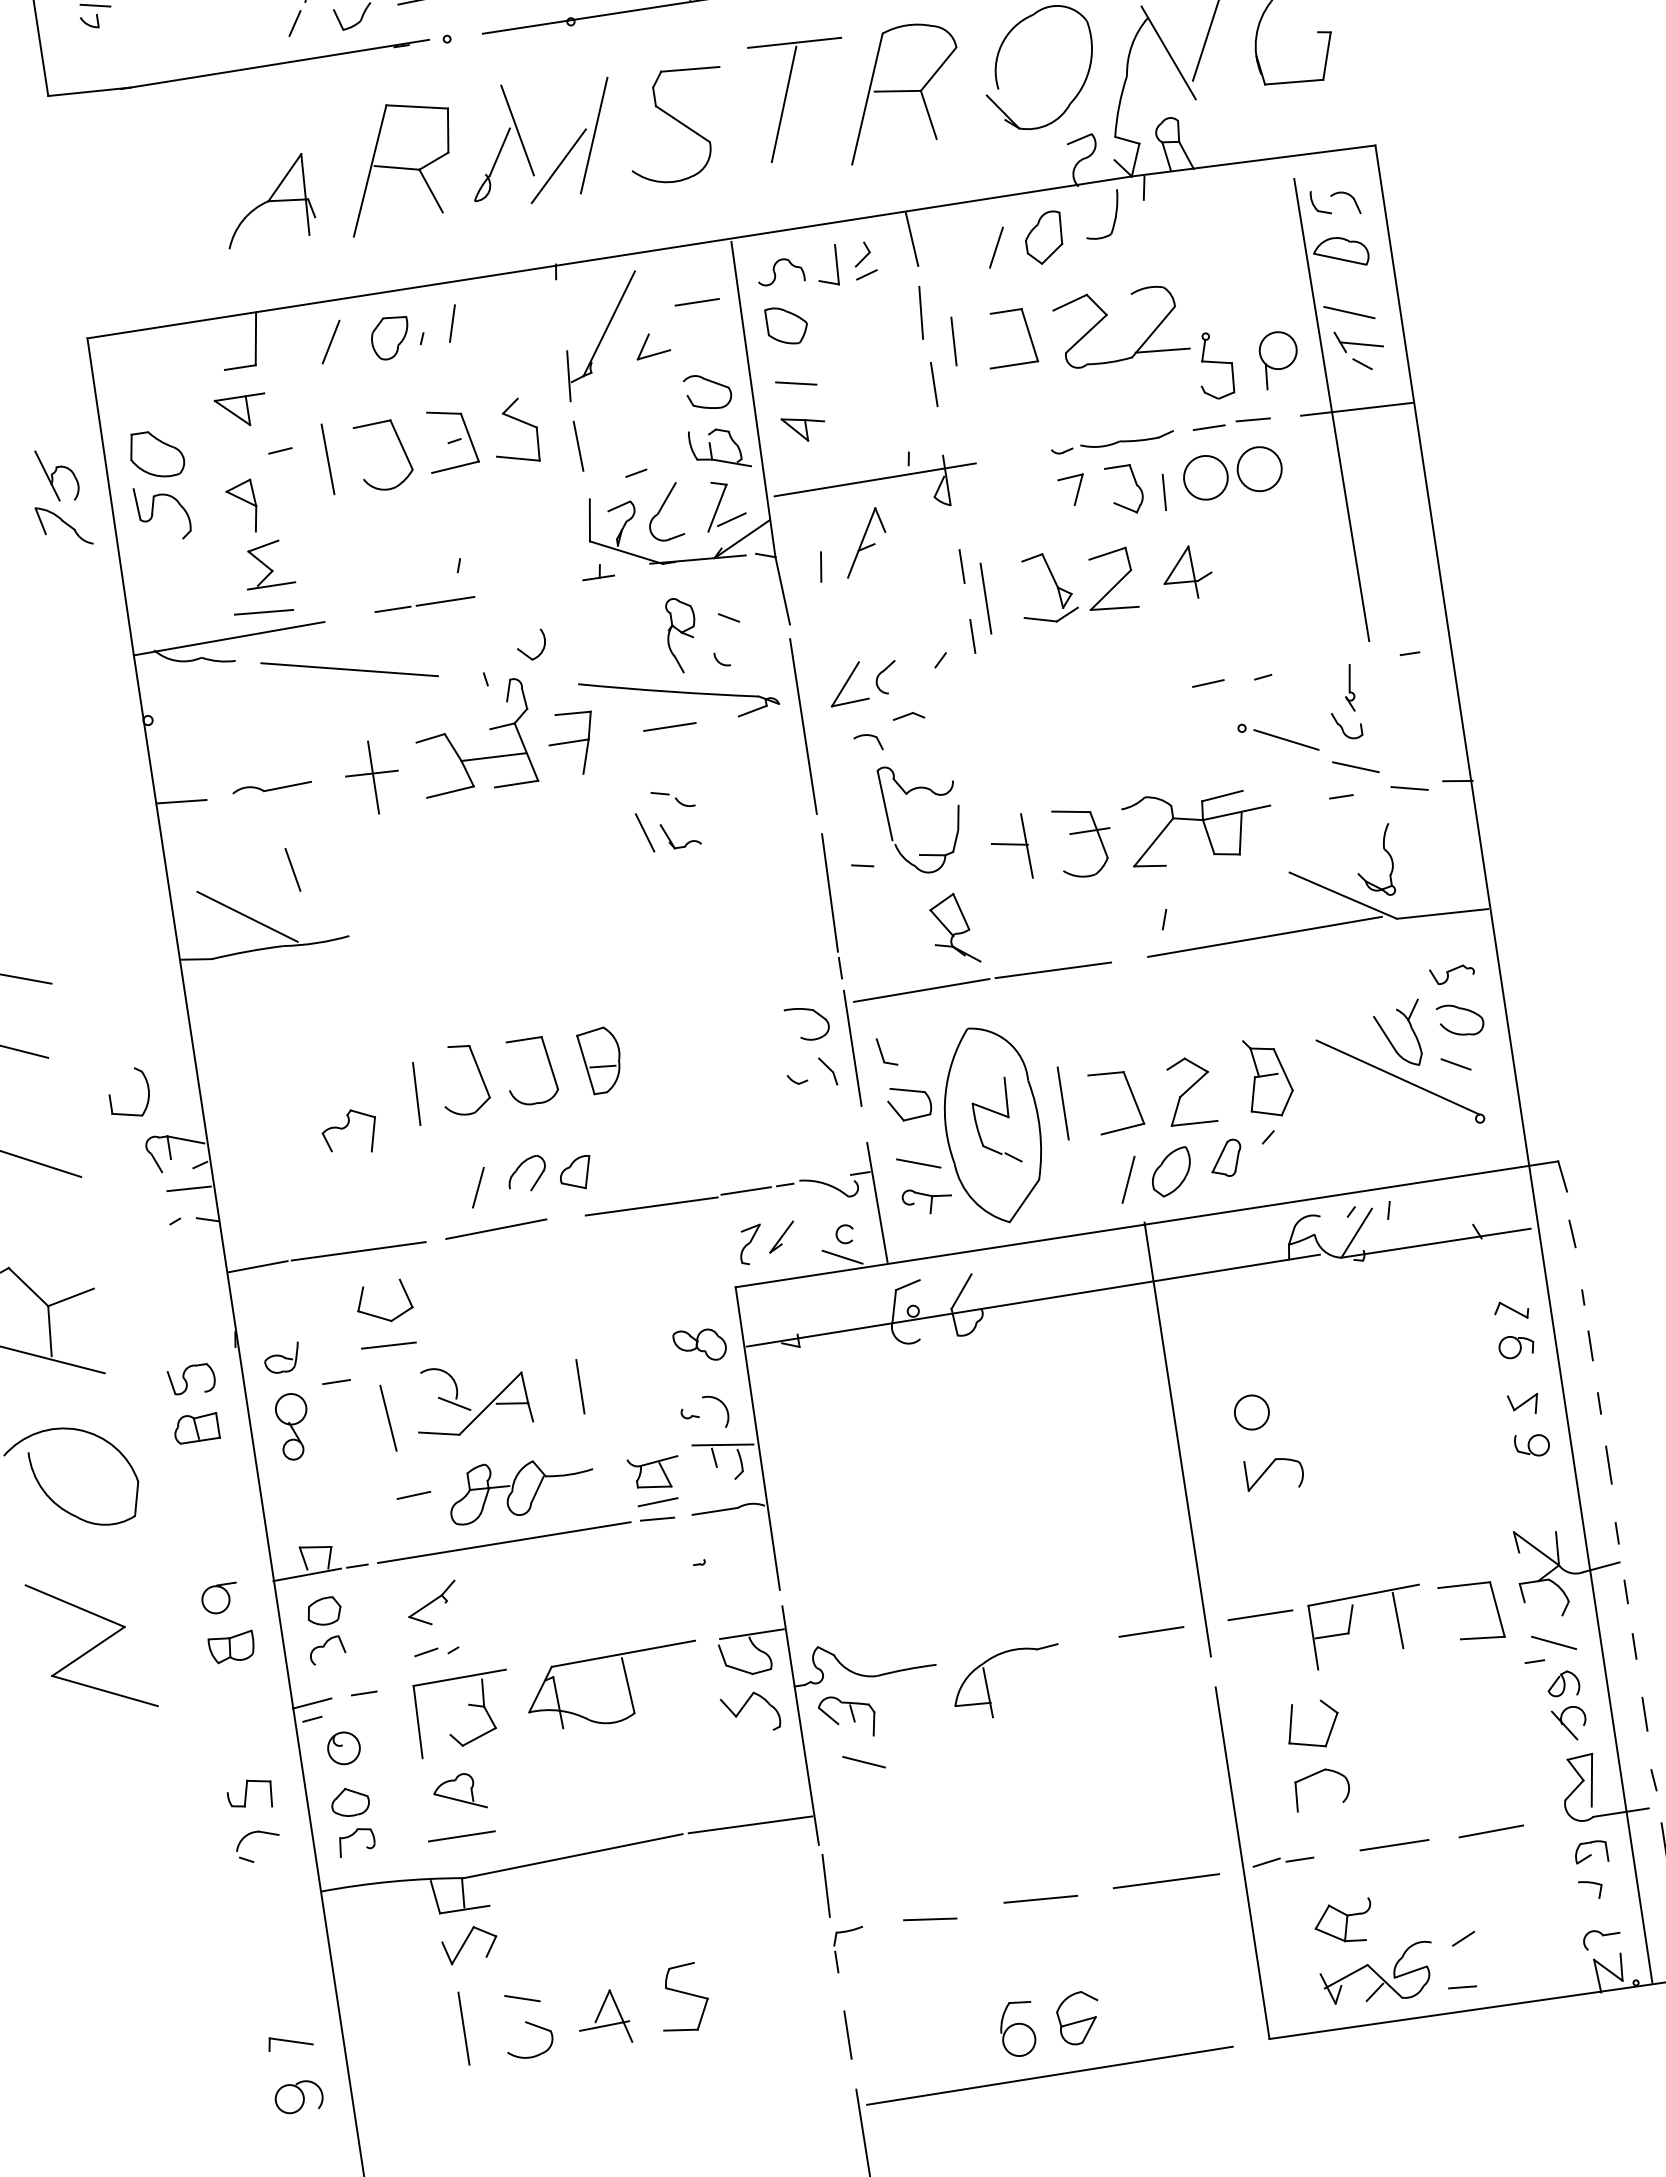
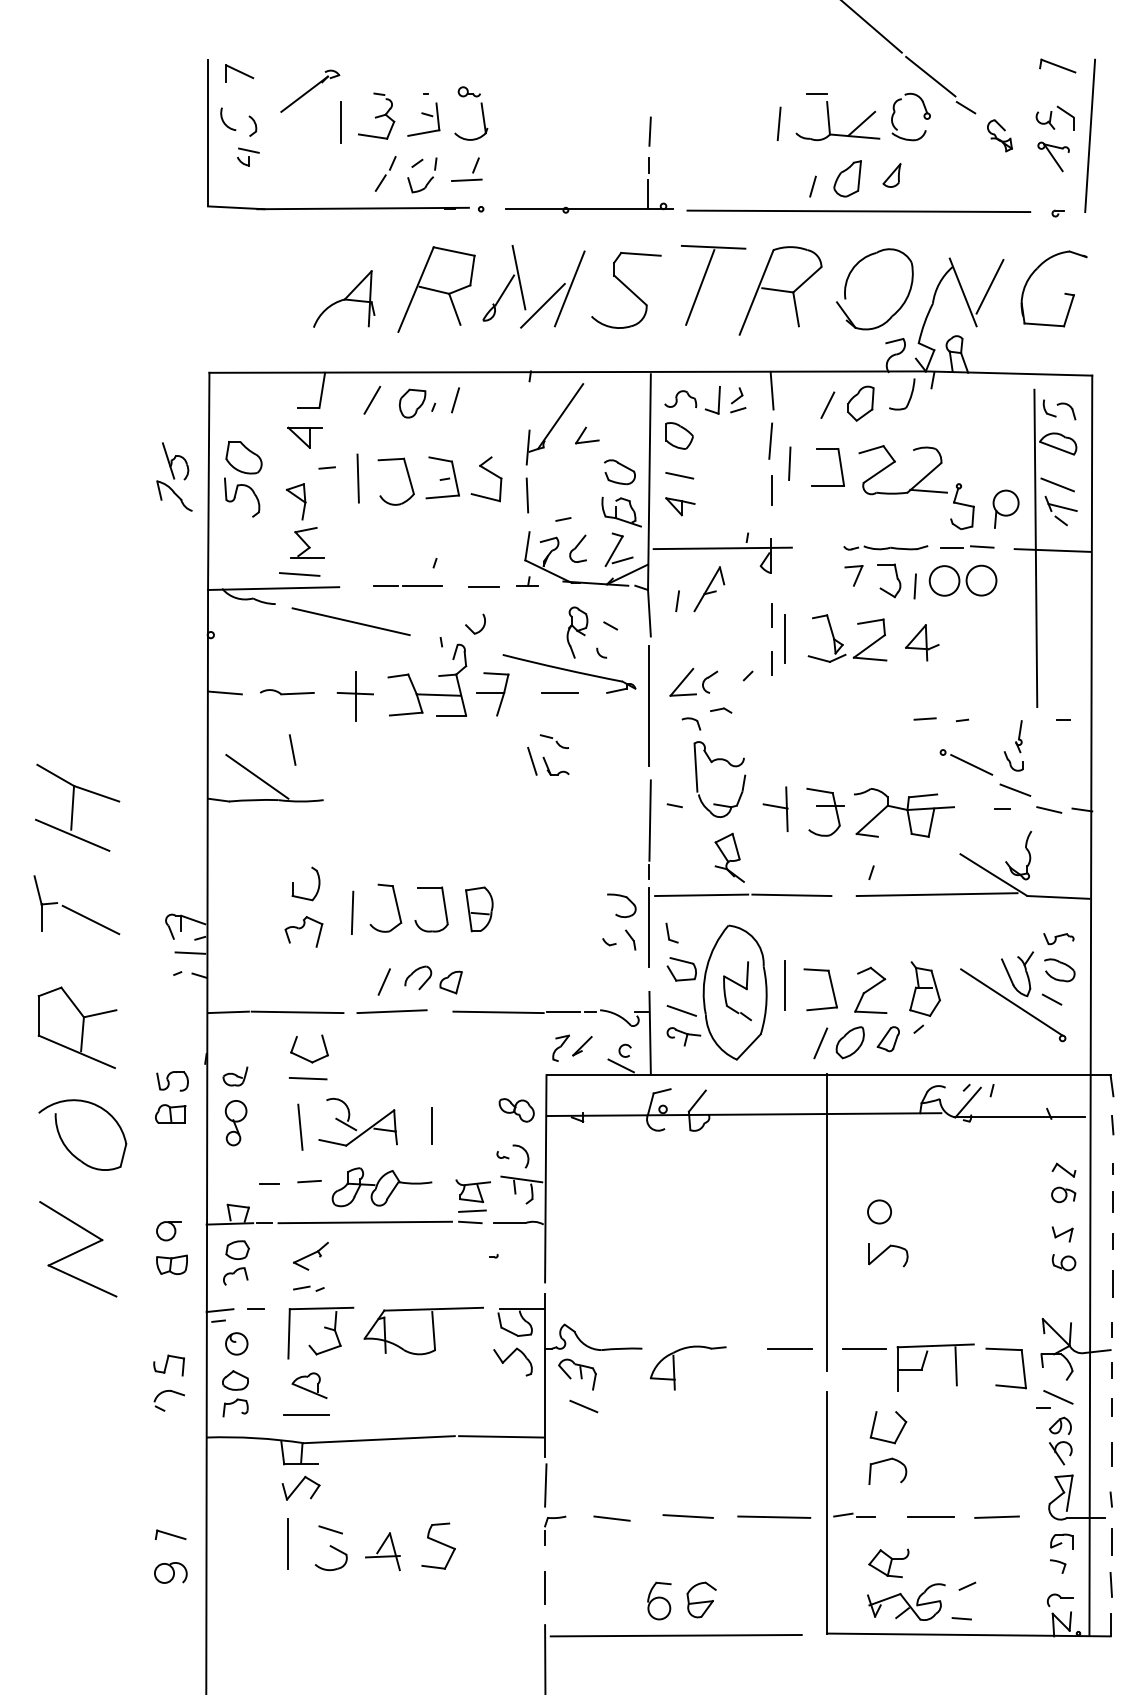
line: (696, 301) -> (483, 586), moved
part: (663, 512) -> (577, 548), size x0.71
part: (110, 1095) -> (293, 883), moved
line: (336, 1381) -> (269, 1183), moved

